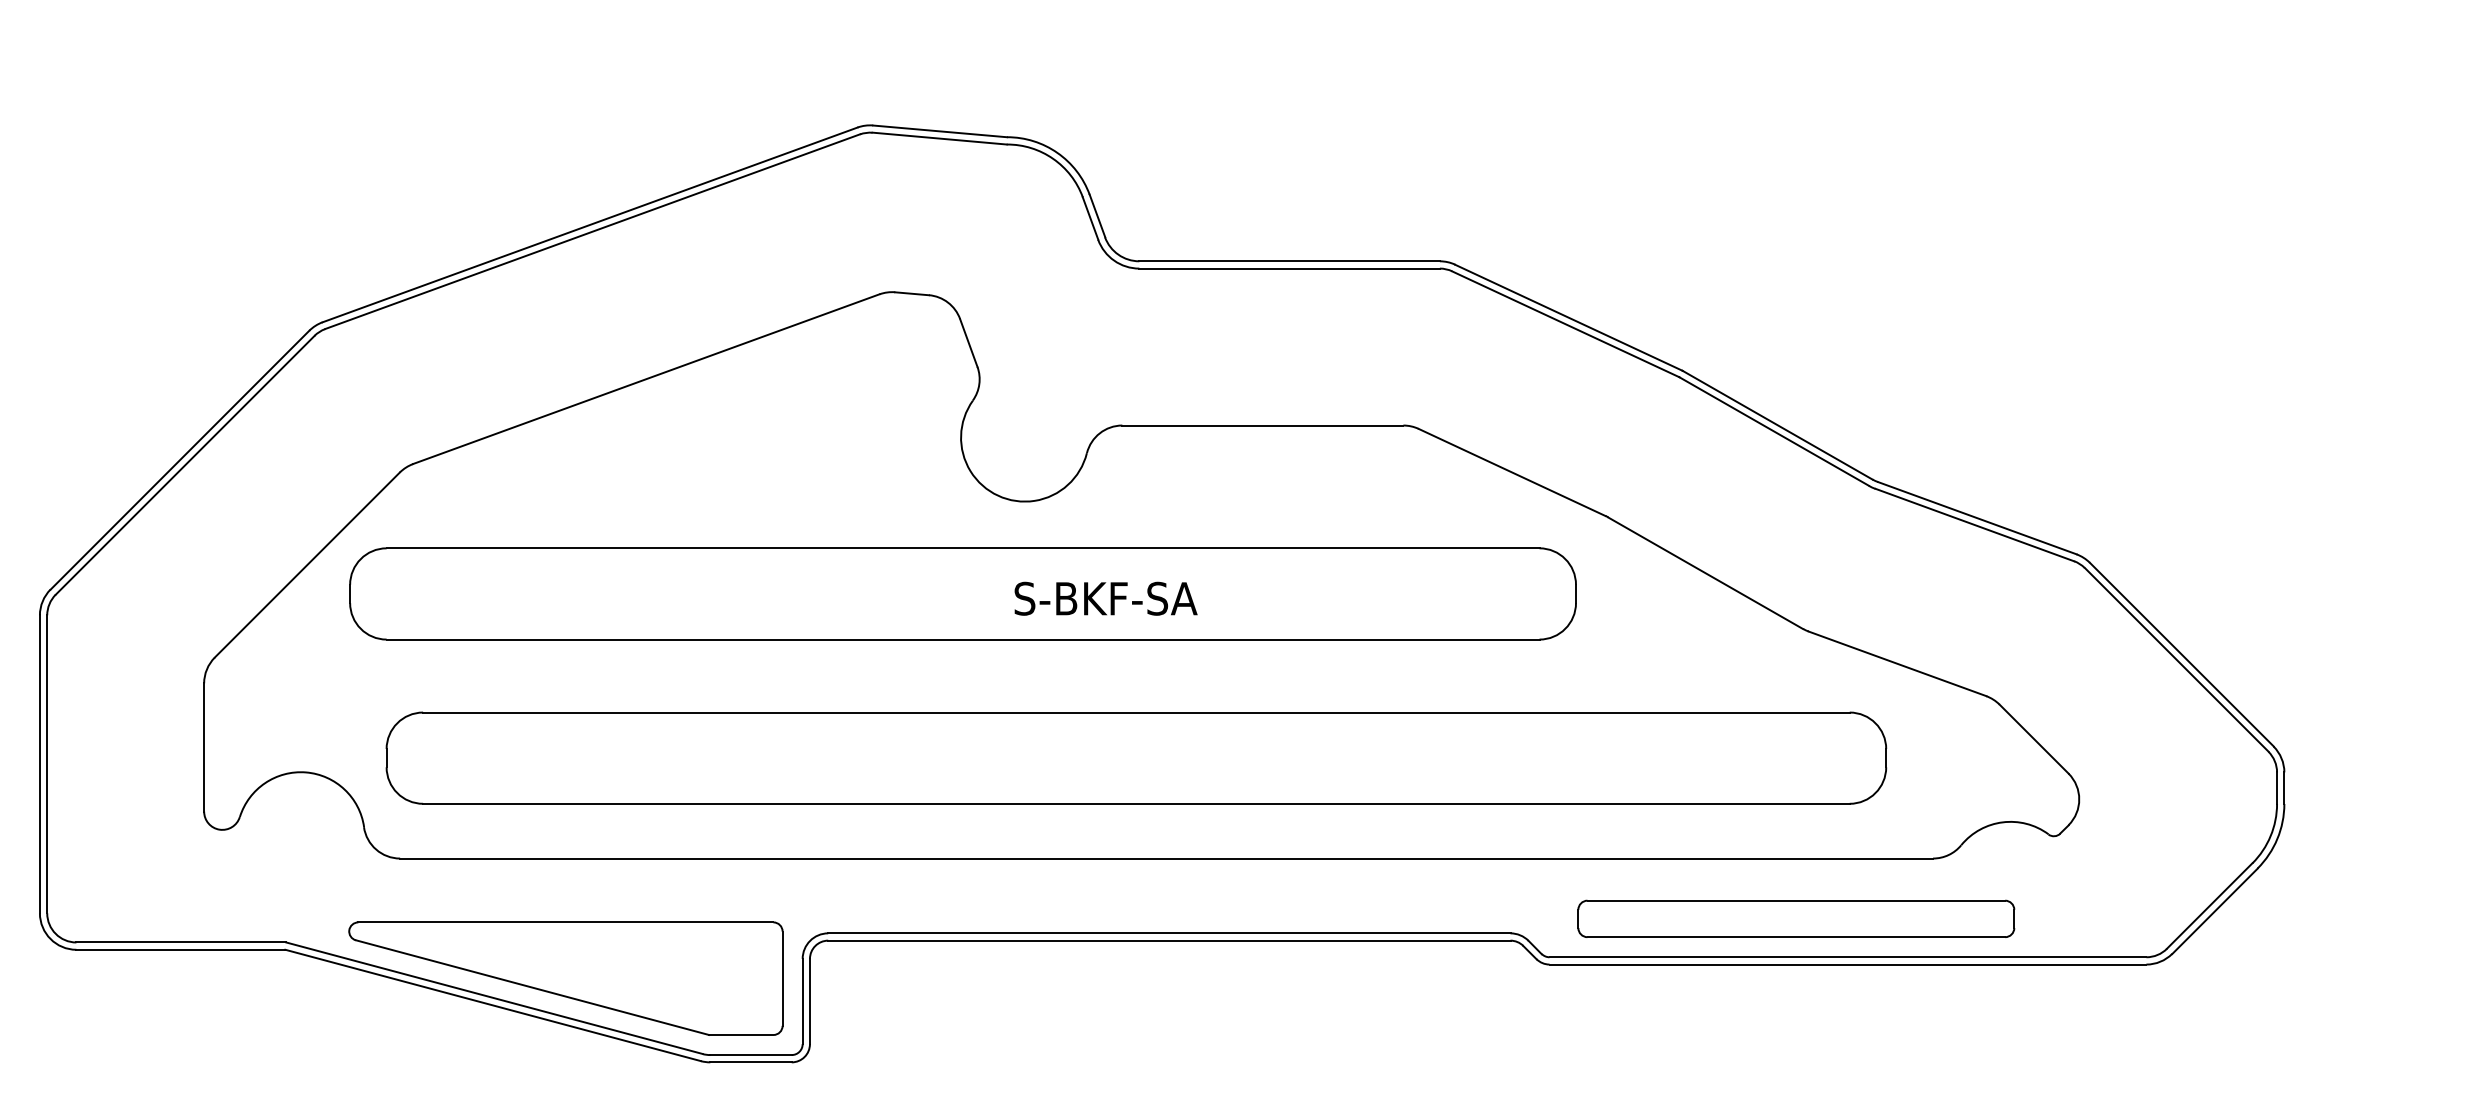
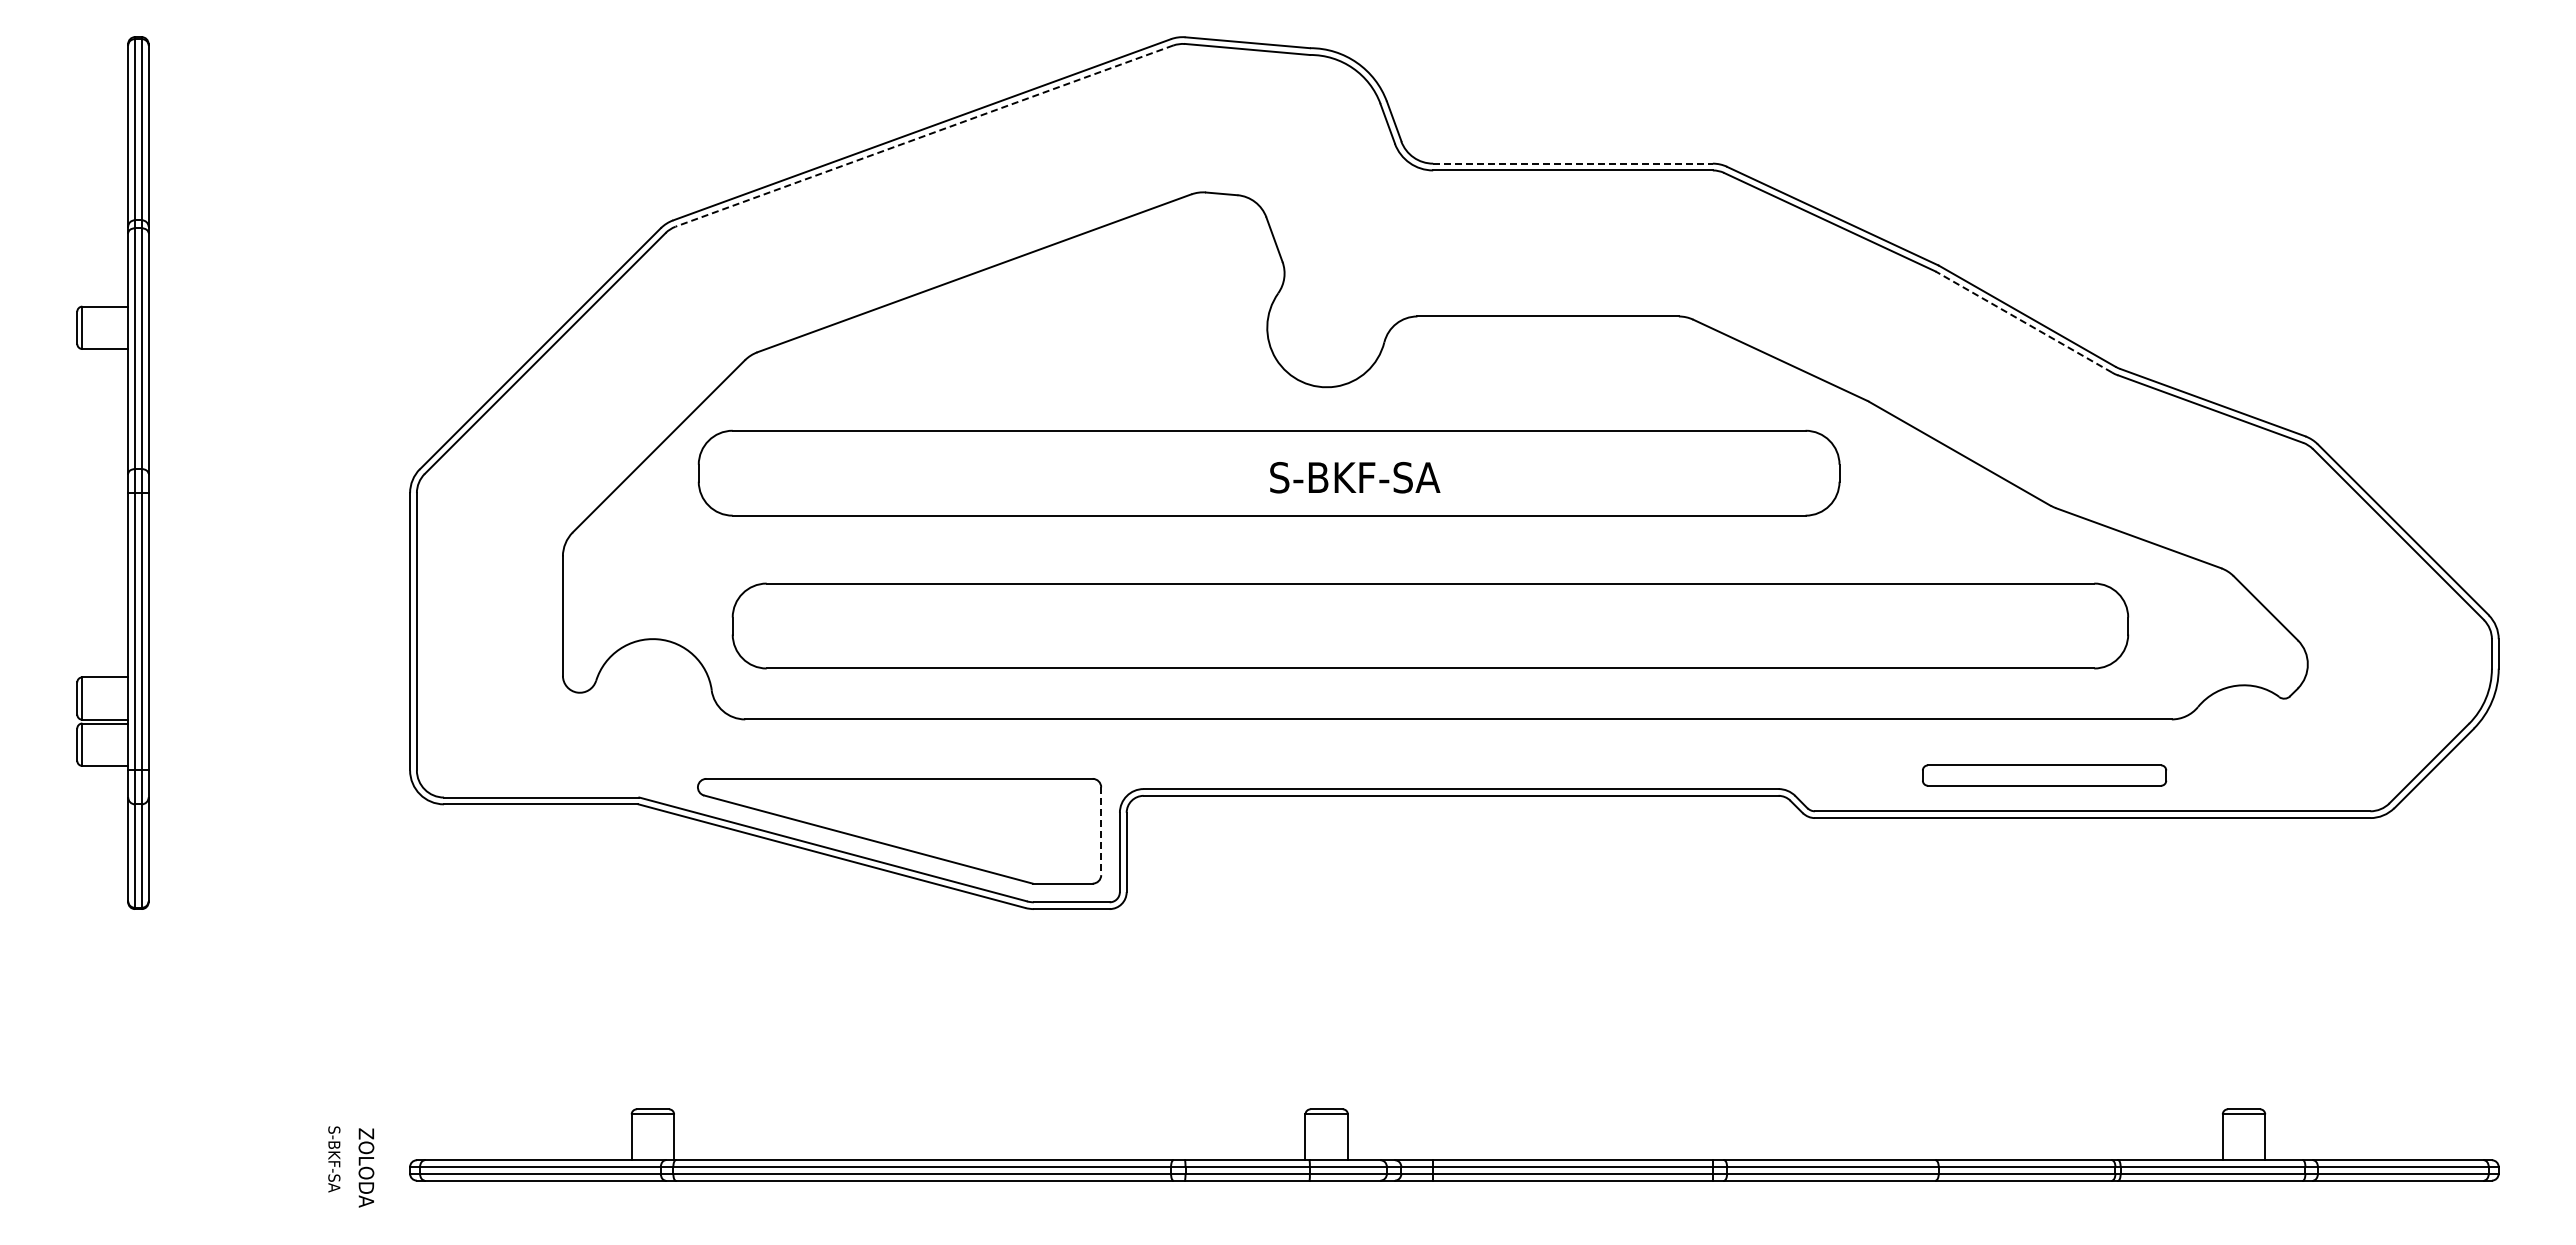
line: (592, 232) -> (924, 136), solid -> dashed
line: (1290, 261) -> (1573, 163), solid -> dashed
line: (1773, 431) -> (2023, 322), solid -> dashed
text: (1106, 598) -> (1355, 477), moved
part: (1796, 918) -> (2044, 775), size x0.6
line: (782, 978) -> (1101, 831), solid -> dashed

